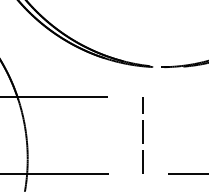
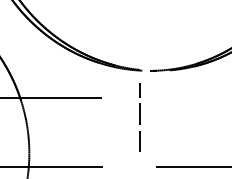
line: (143, 135) -> (139, 117), moved

